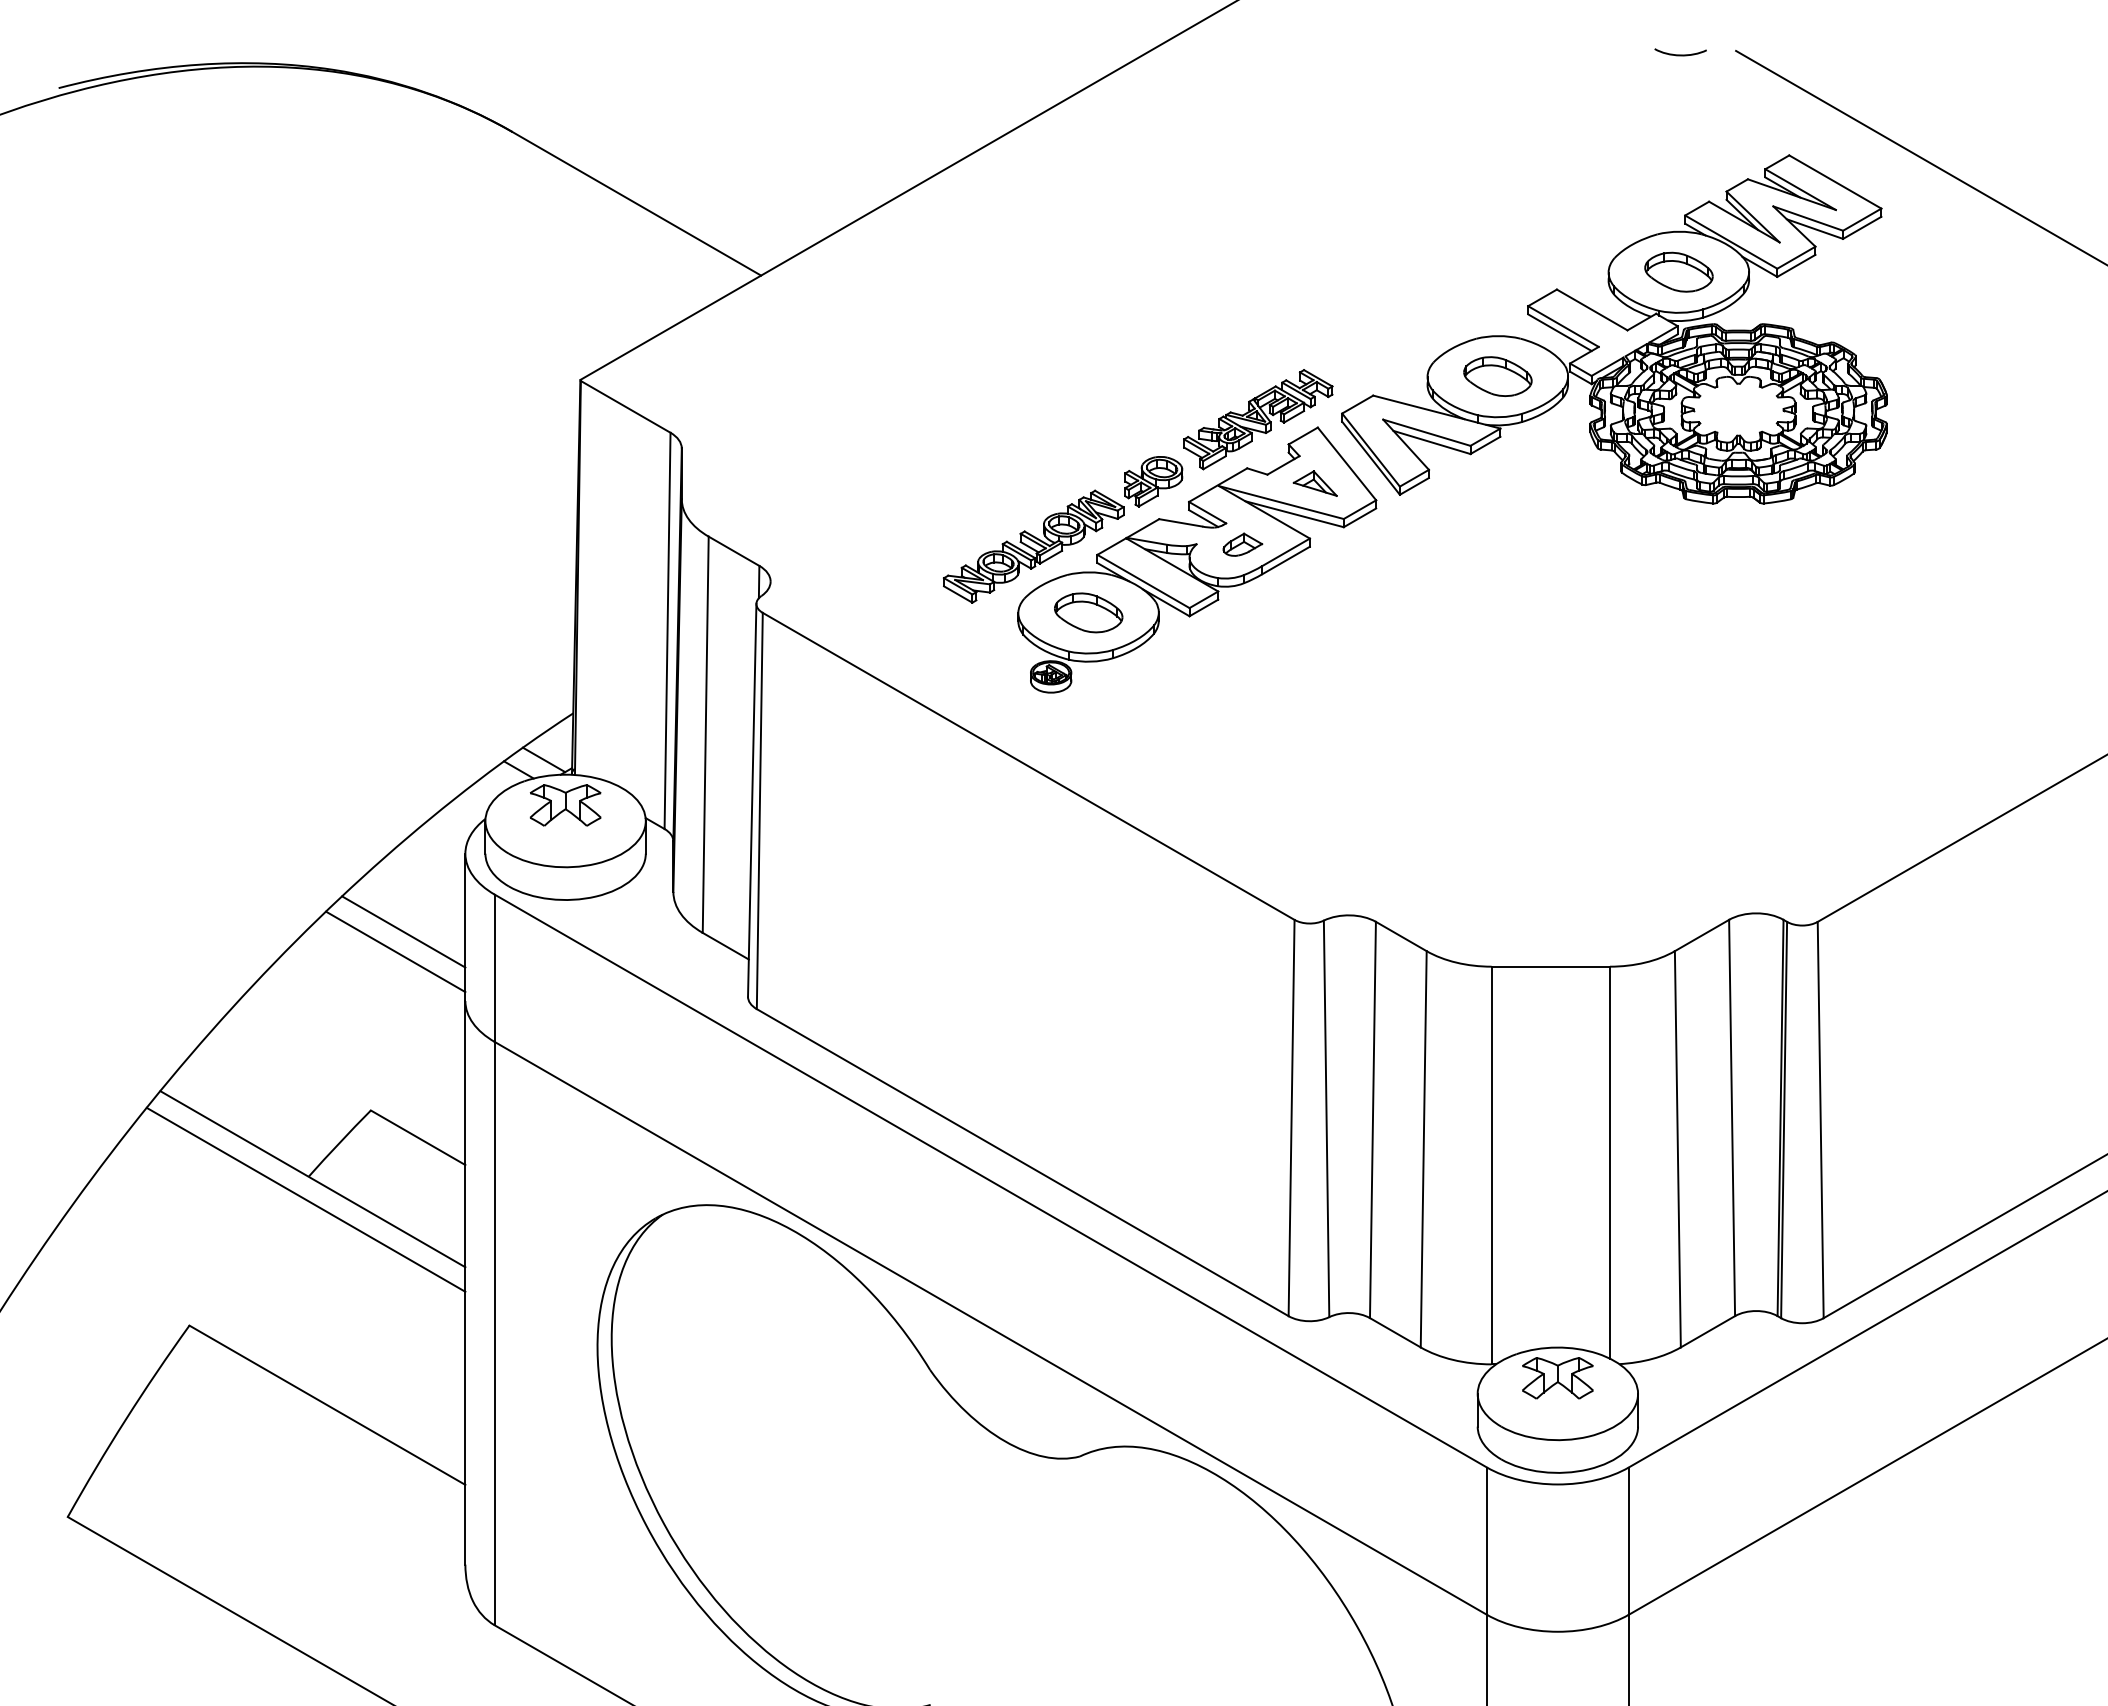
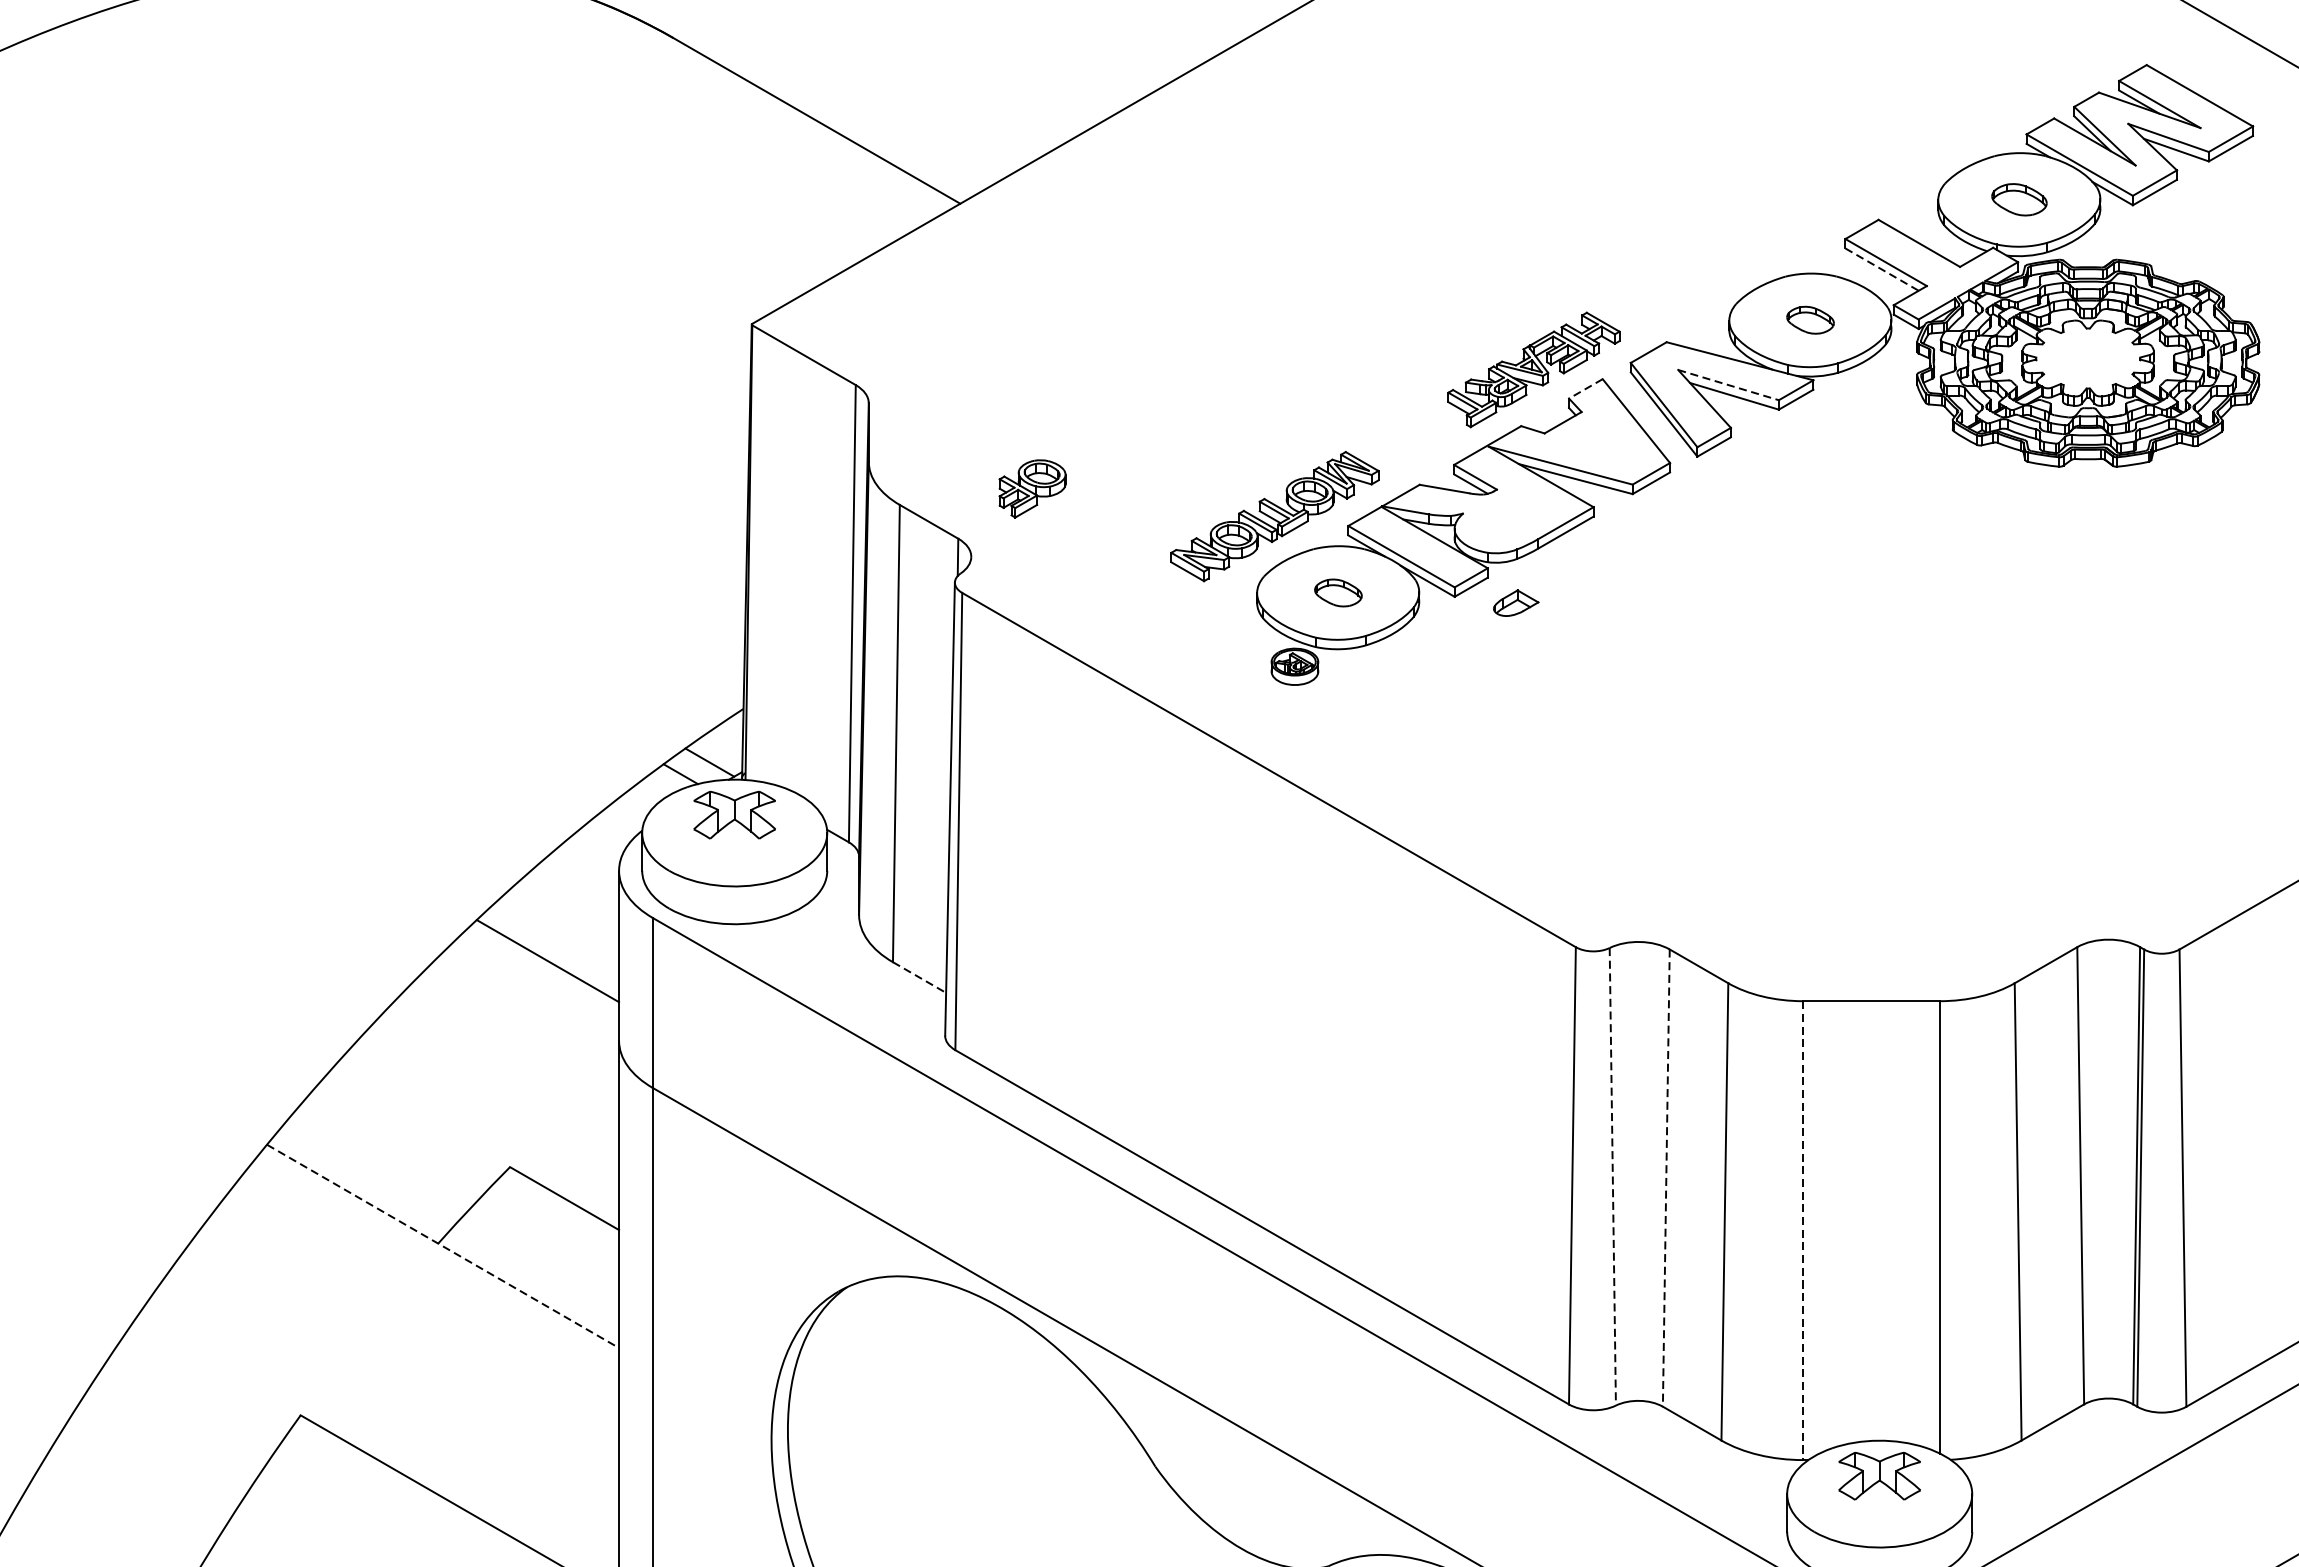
part: (1678, 271) -> (2018, 199), size x0.7
line: (1559, 332) -> (1881, 269), solid -> dashed
part: (1497, 376) -> (1810, 320), size x0.6
line: (1426, 432) -> (1728, 384), solid -> dashed
line: (1303, 436) -> (1586, 389), solid -> dashed
part: (1153, 481) -> (1032, 488), moved
part: (1314, 483) -> (1598, 443), removed
part: (1242, 544) -> (1515, 602), moved
part: (1088, 612) -> (1338, 592), size x0.6
line: (725, 946) -> (919, 977), solid -> dashed
line: (395, 951) -> (538, 983), removed
line: (1326, 1119) -> (1612, 1177), solid -> dashed
line: (1372, 1120) -> (1665, 1178), solid -> dashed
line: (1491, 1165) -> (1803, 1230), solid -> dashed
line: (313, 1179) -> (443, 1246), solid -> dashed
line: (305, 1199) -> (434, 1269), removed

